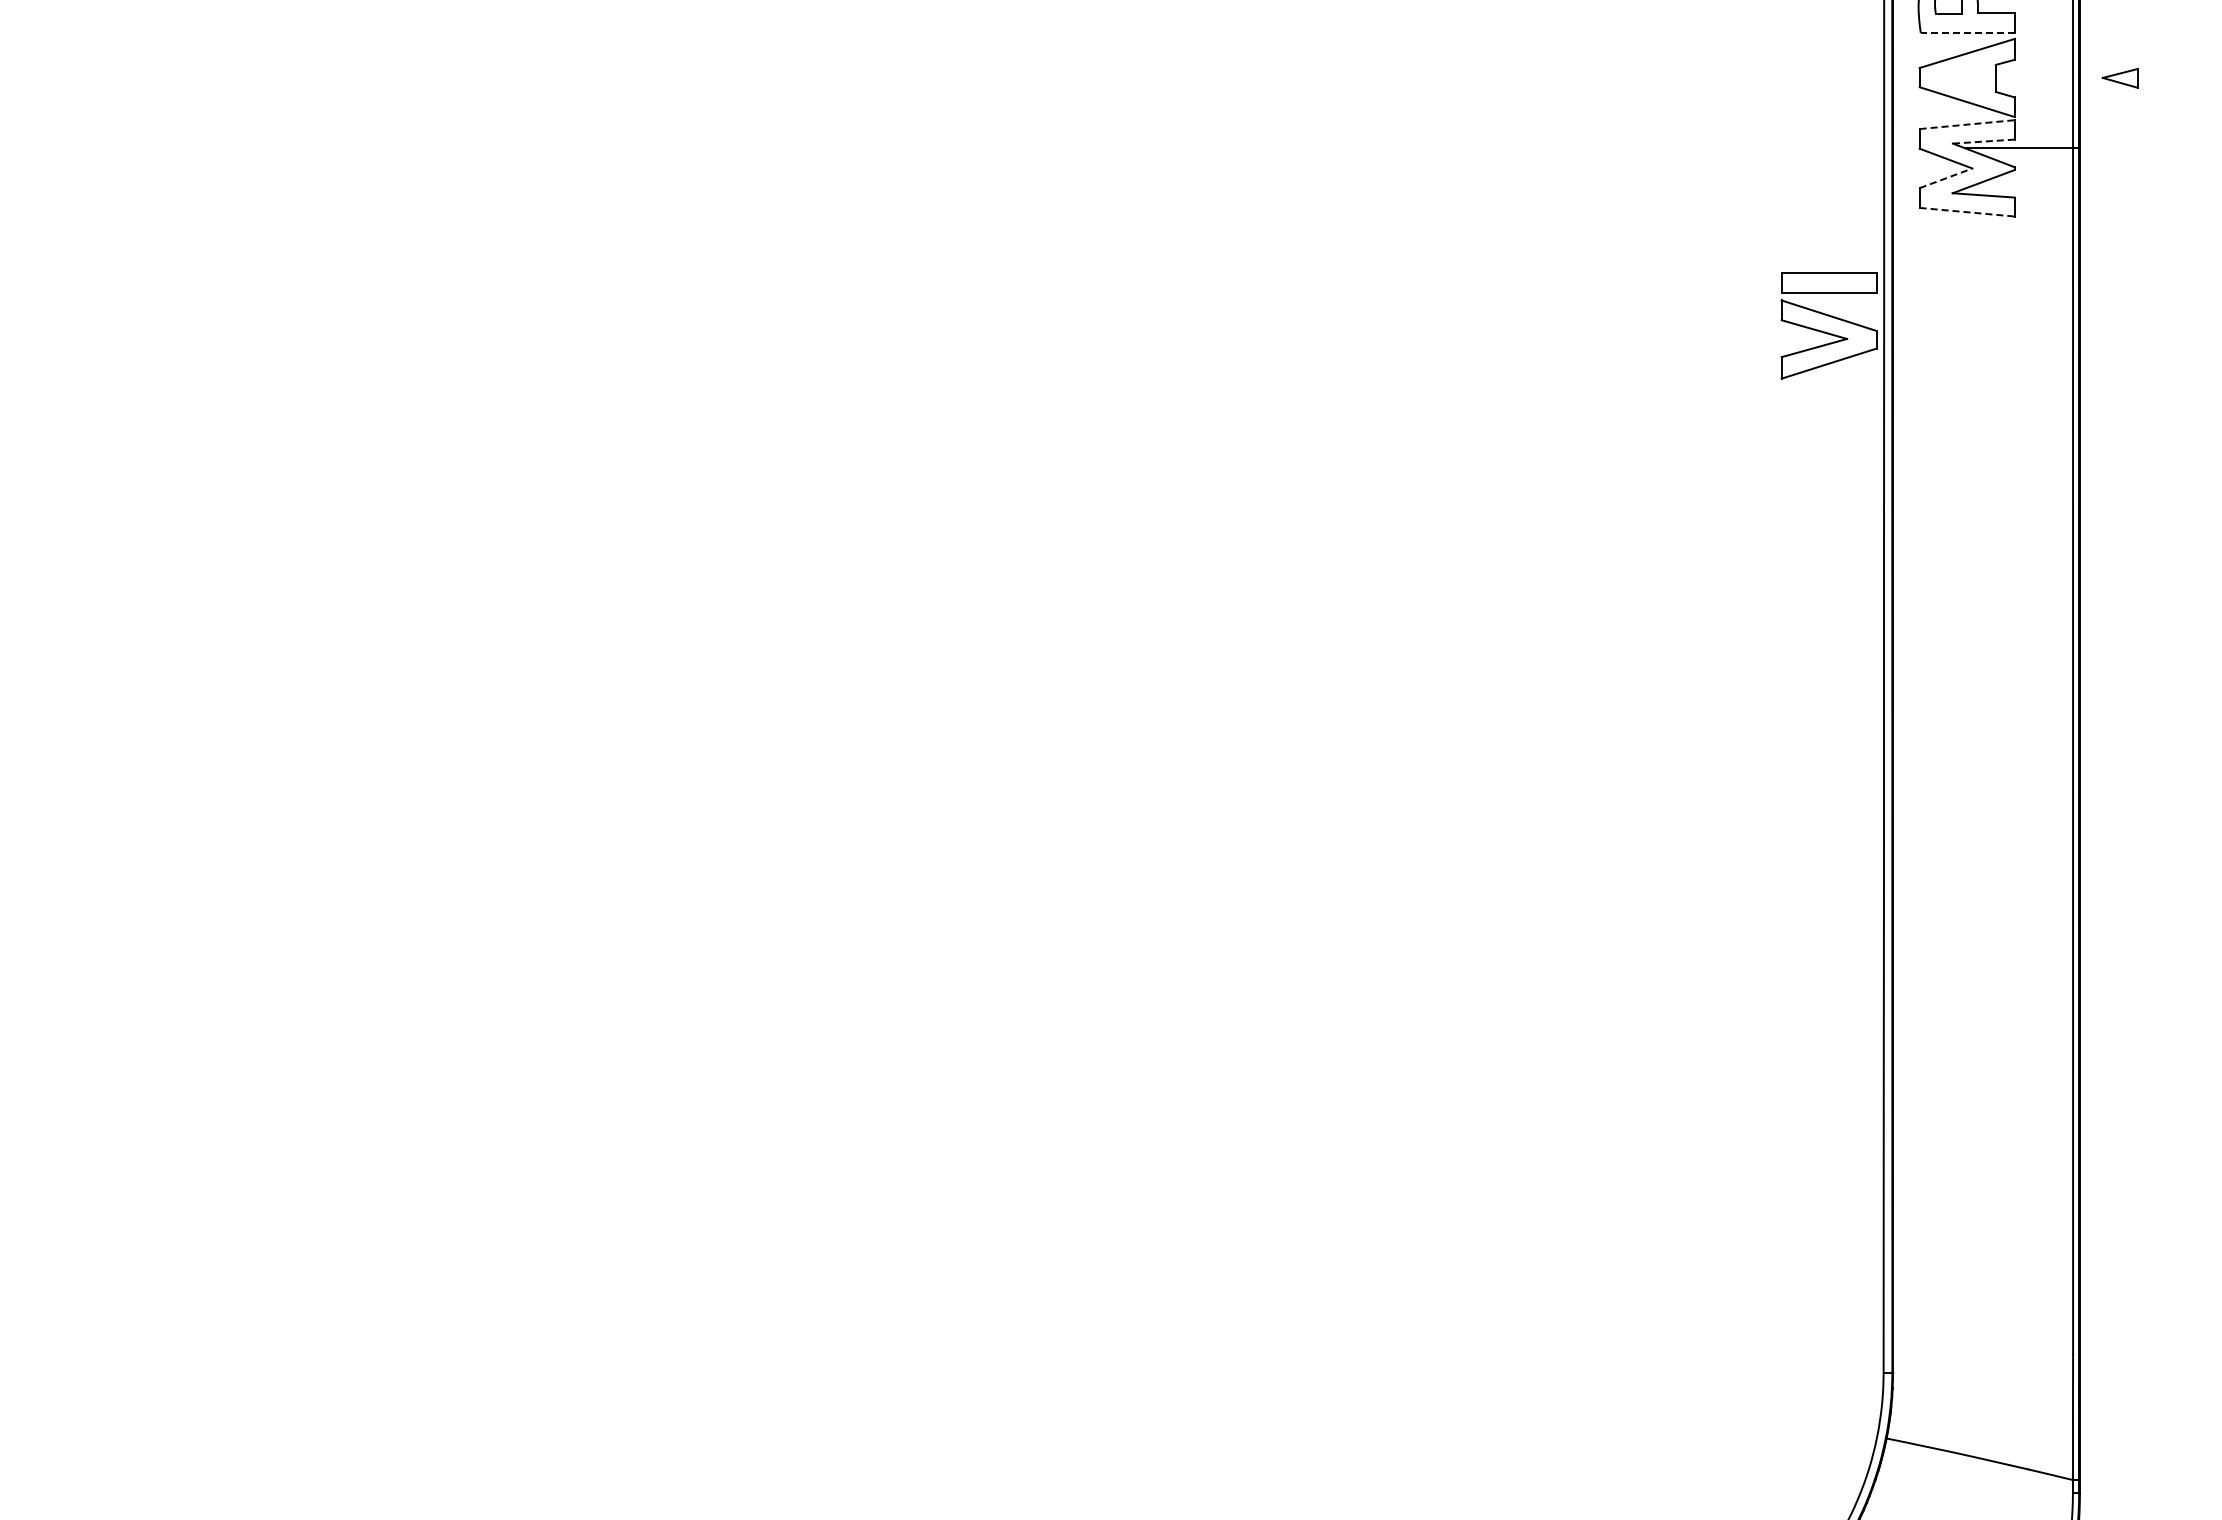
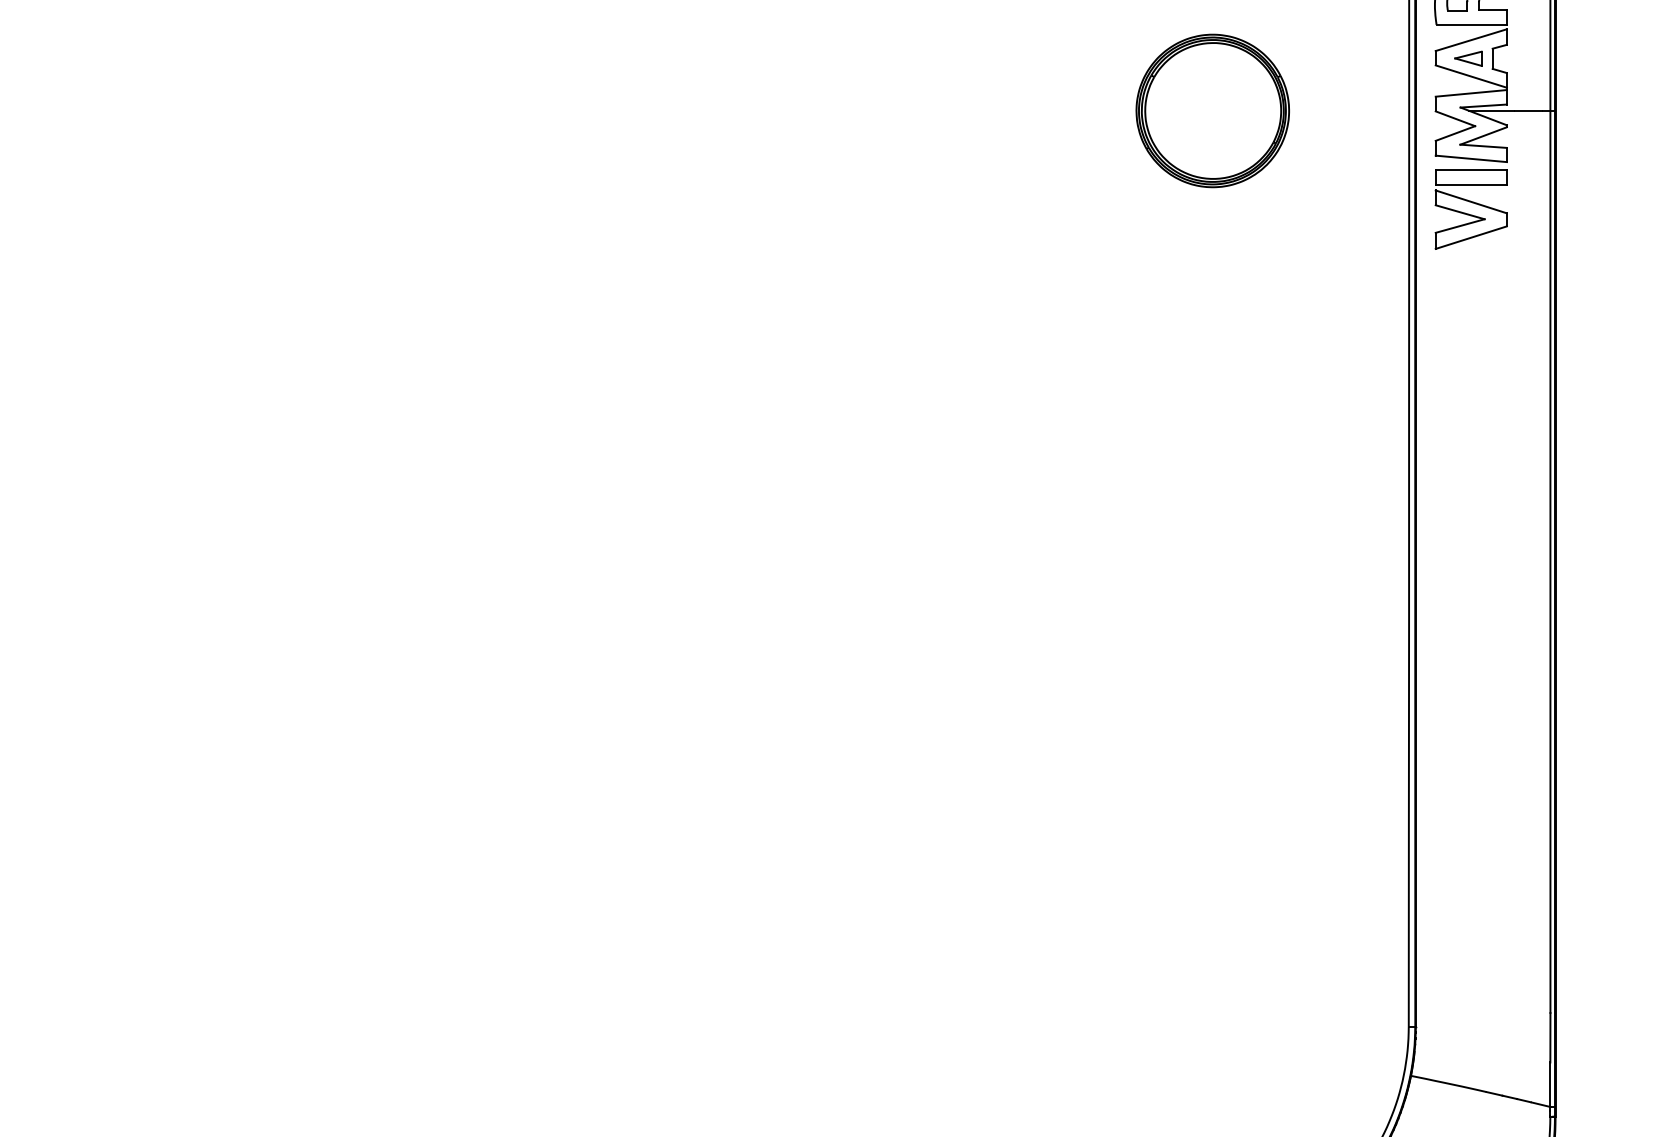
line: (1967, 33) -> (1471, 25), dashed -> solid
part: (2119, 78) -> (1467, 58), moved
line: (1967, 124) -> (1471, 93), dashed -> solid
line: (1984, 141) -> (1484, 105), dashed -> solid
part: (1621, 148) -> (1212, 111), added
line: (1946, 178) -> (1455, 133), dashed -> solid
line: (1967, 212) -> (1471, 159), dashed -> solid
part: (1828, 325) -> (1470, 209), moved

